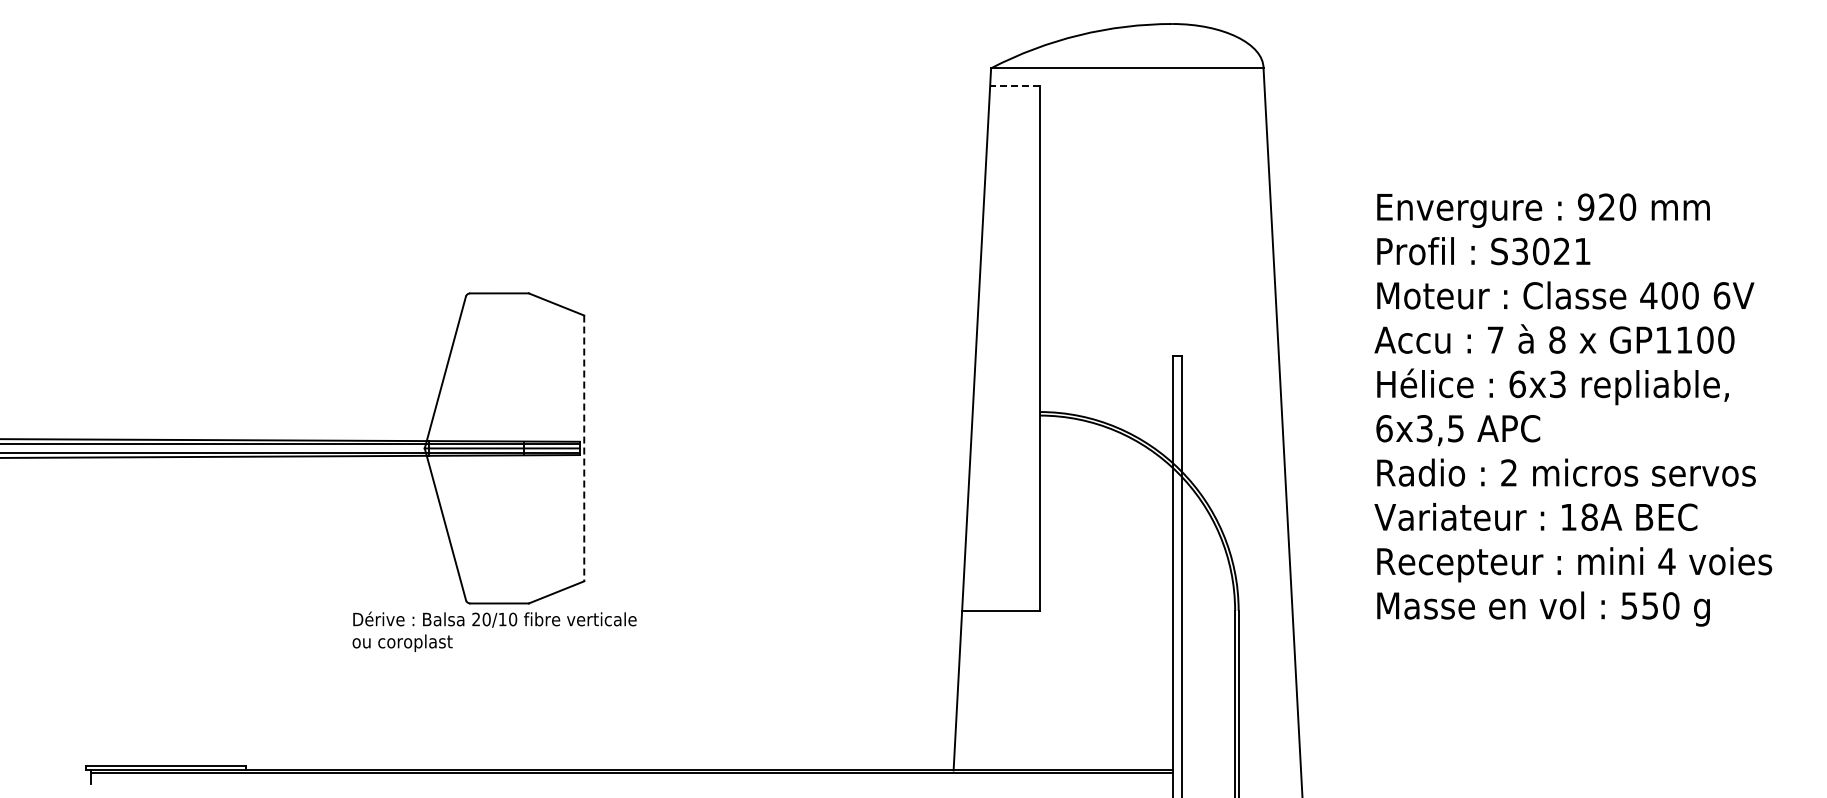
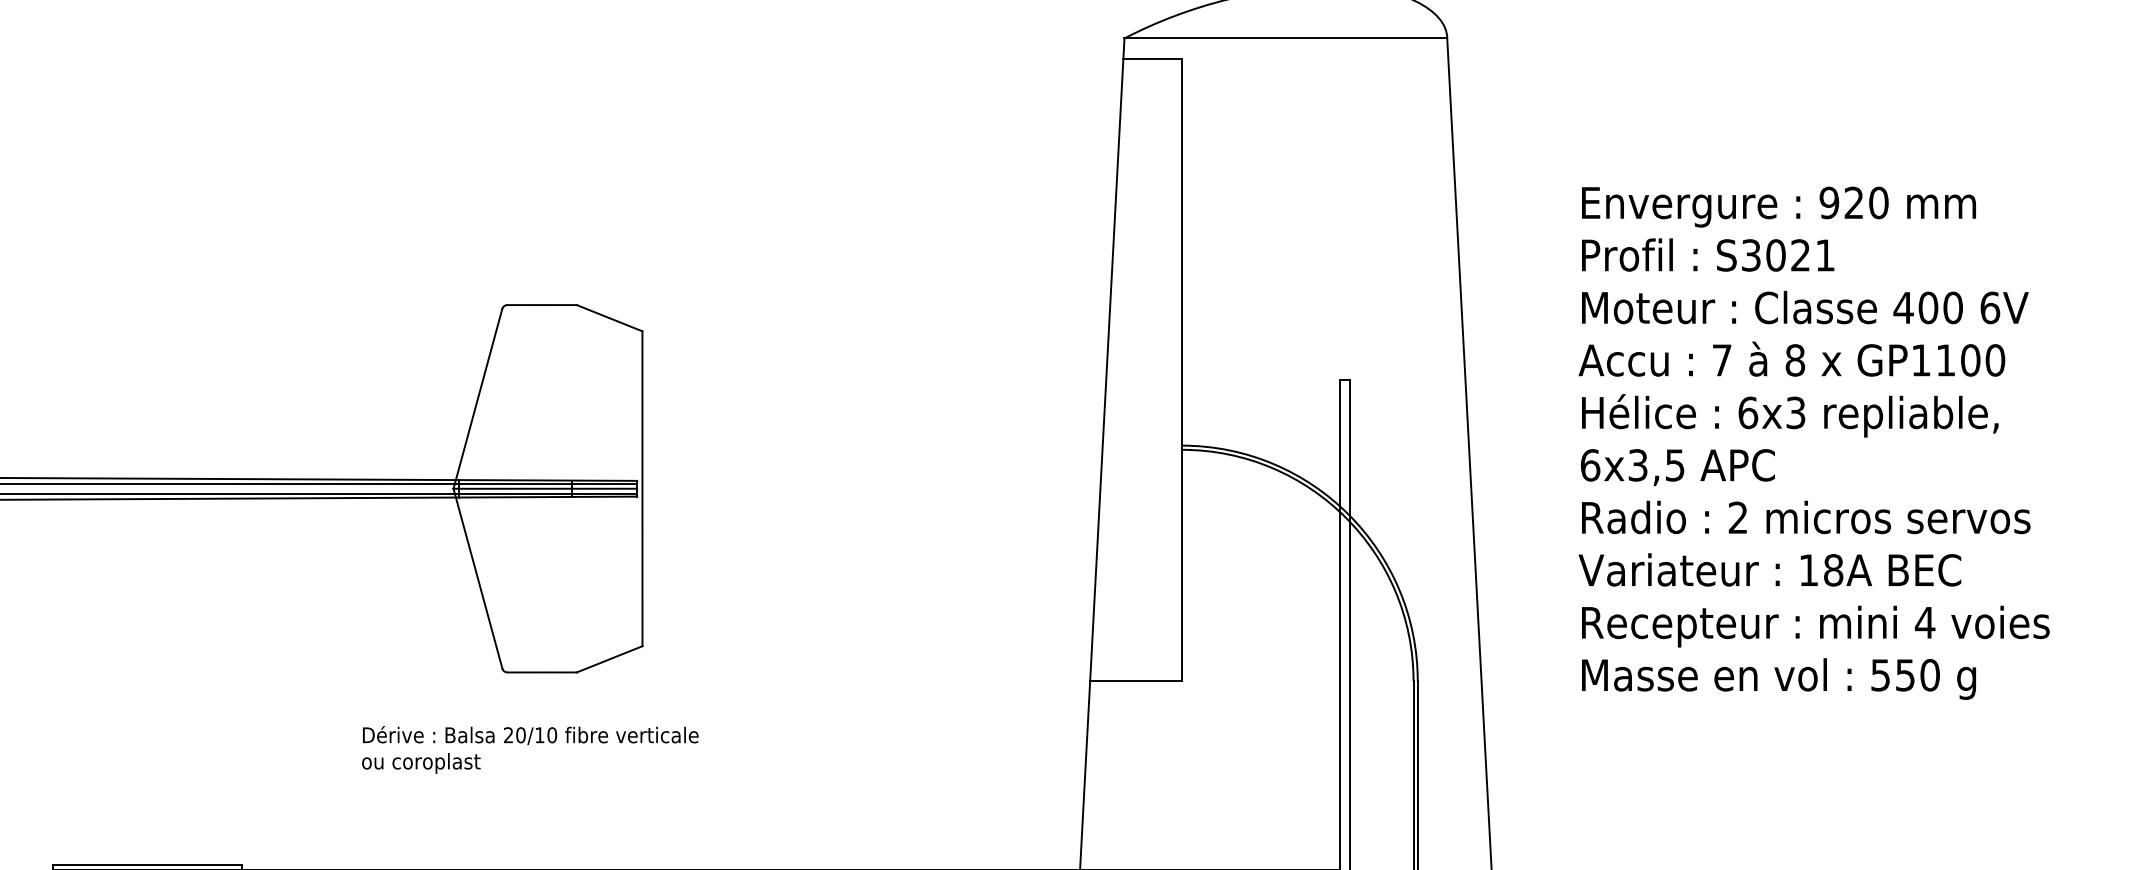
line: (1014, 86) -> (1152, 59), dashed -> solid
line: (584, 448) -> (642, 488), dashed -> solid
text: (494, 631) -> (530, 749), moved

